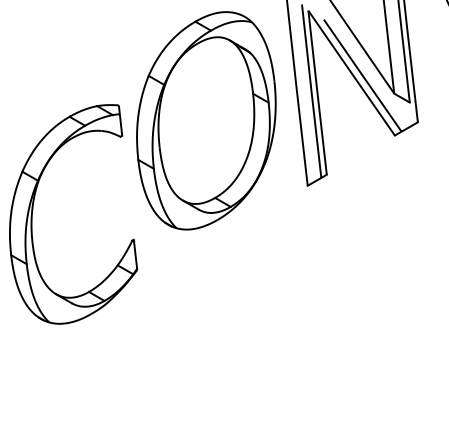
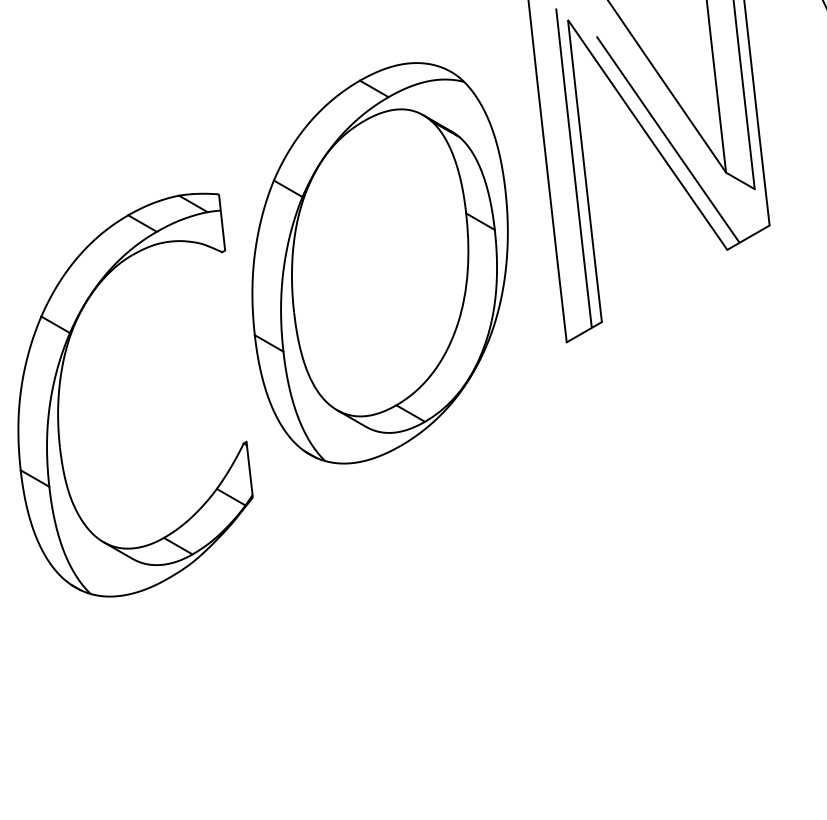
part: (206, 120) -> (380, 262), moved

